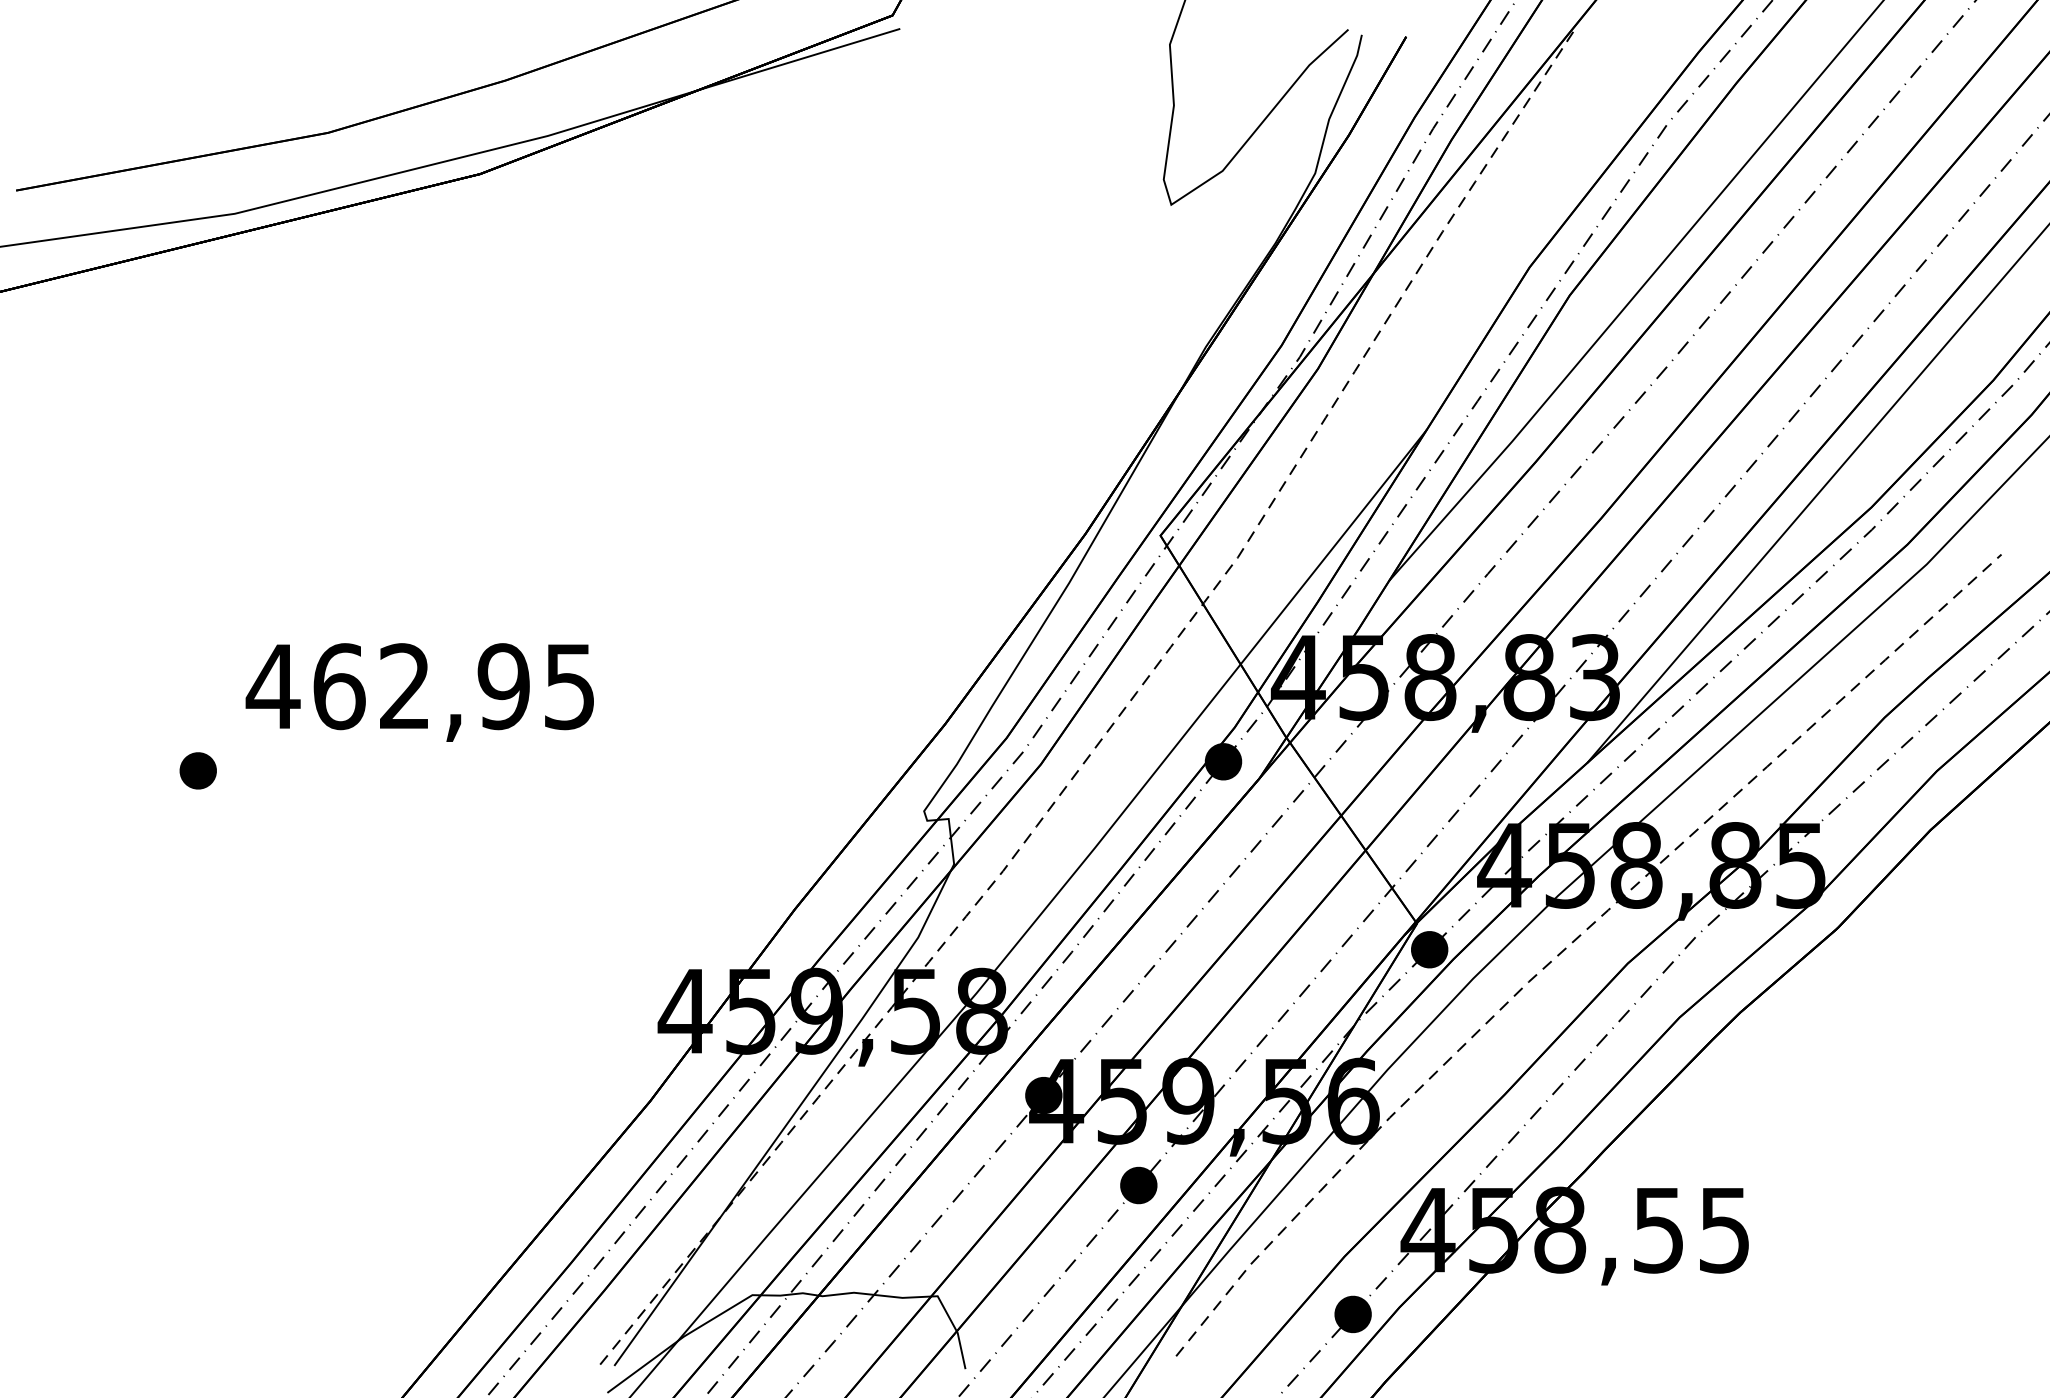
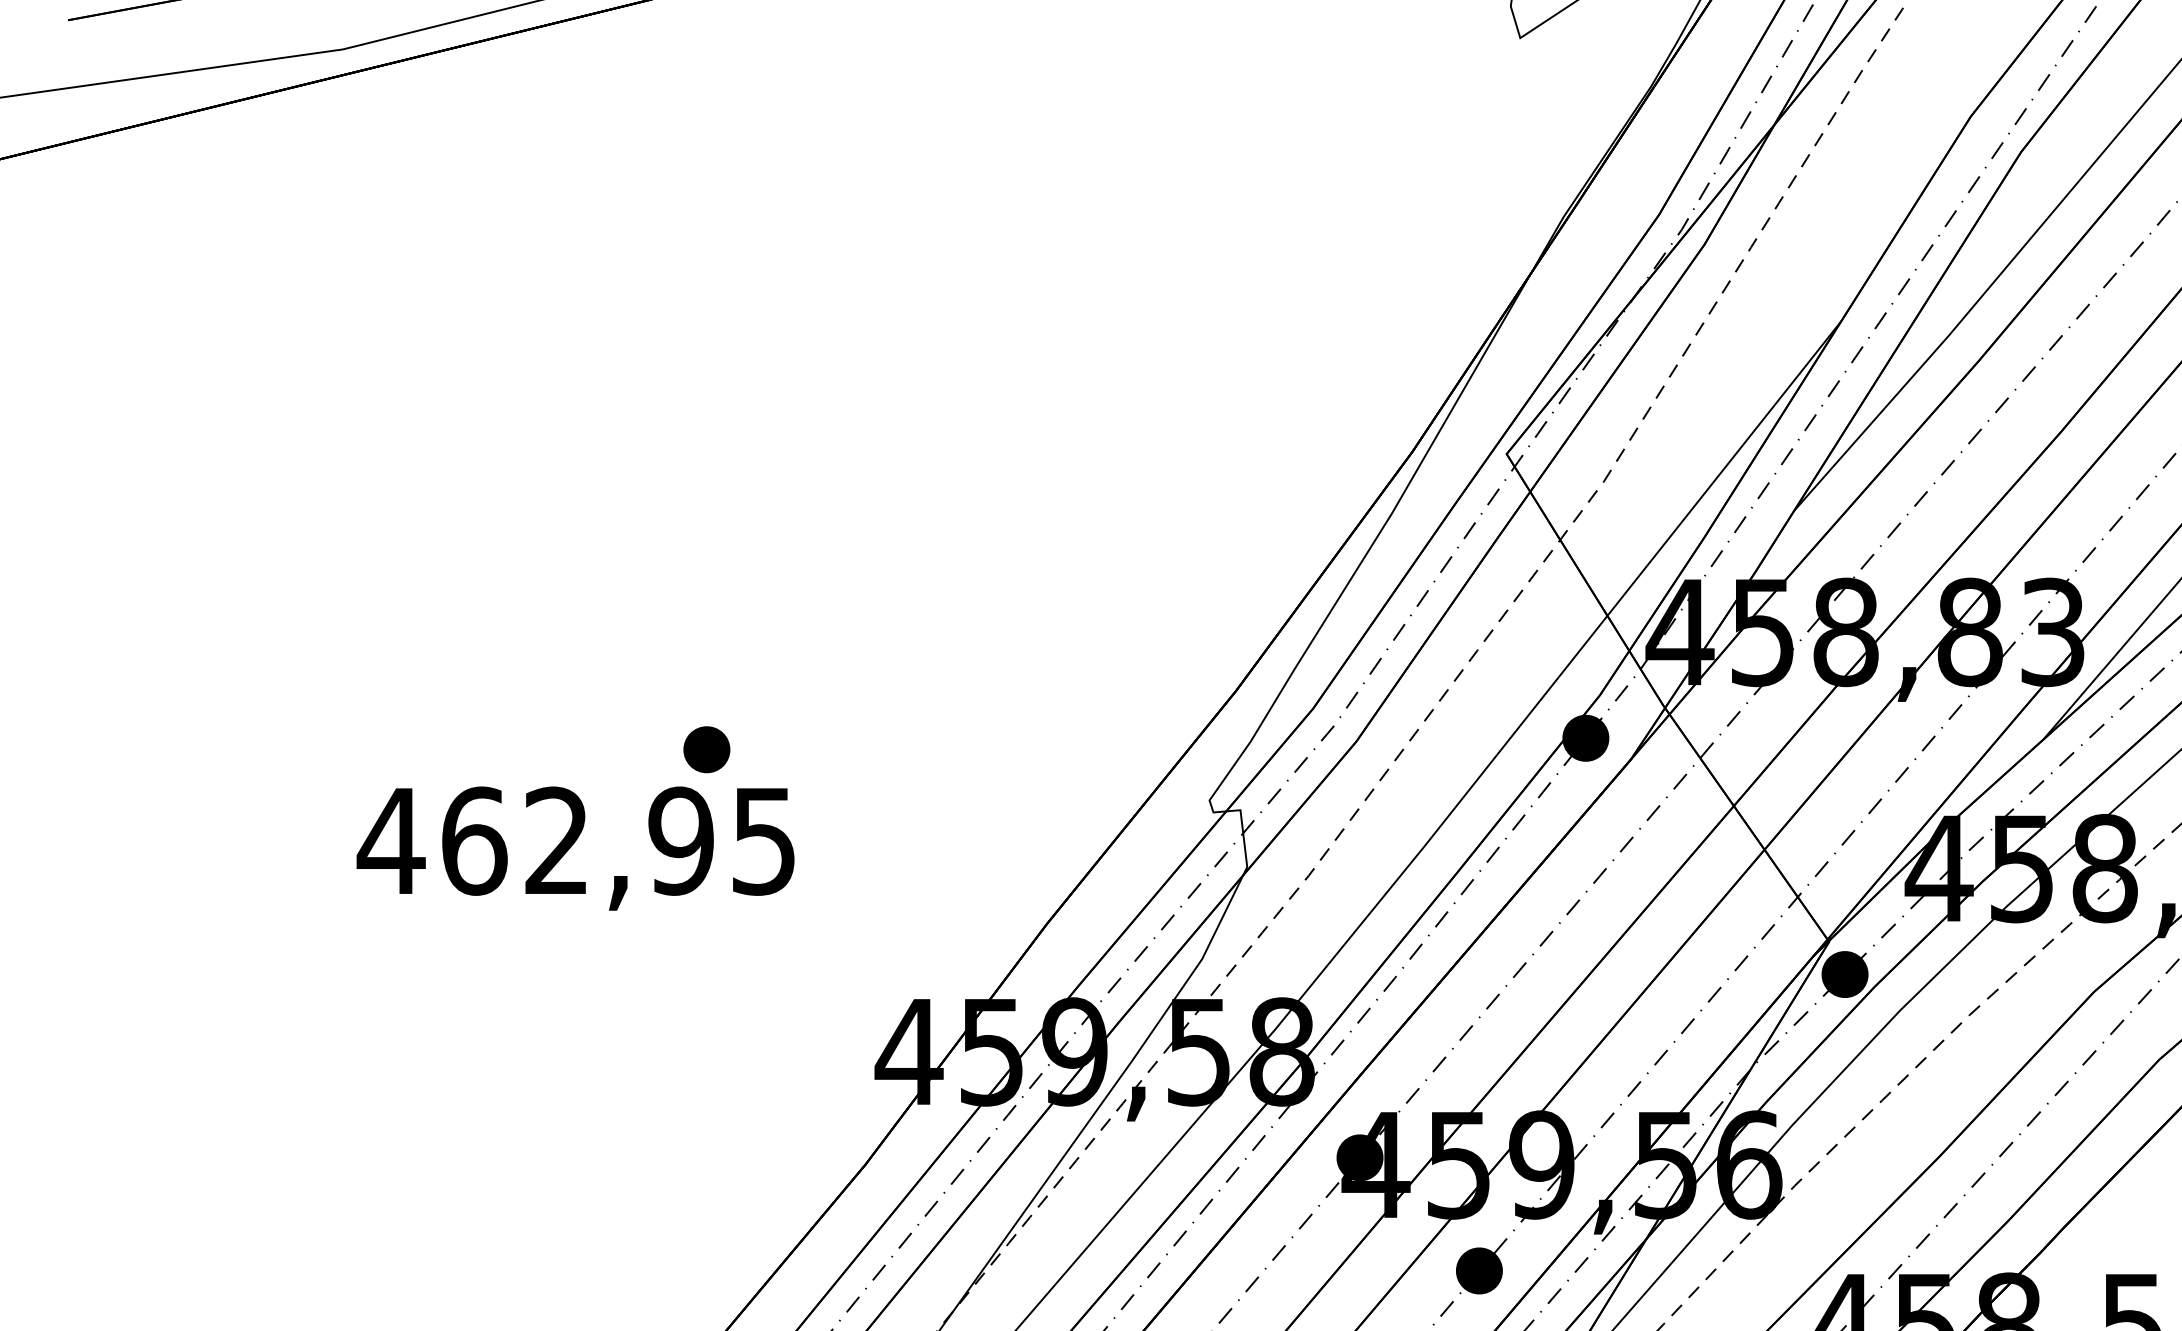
text: (419, 692) -> (575, 848), moved
part: (197, 770) -> (705, 749), moved

